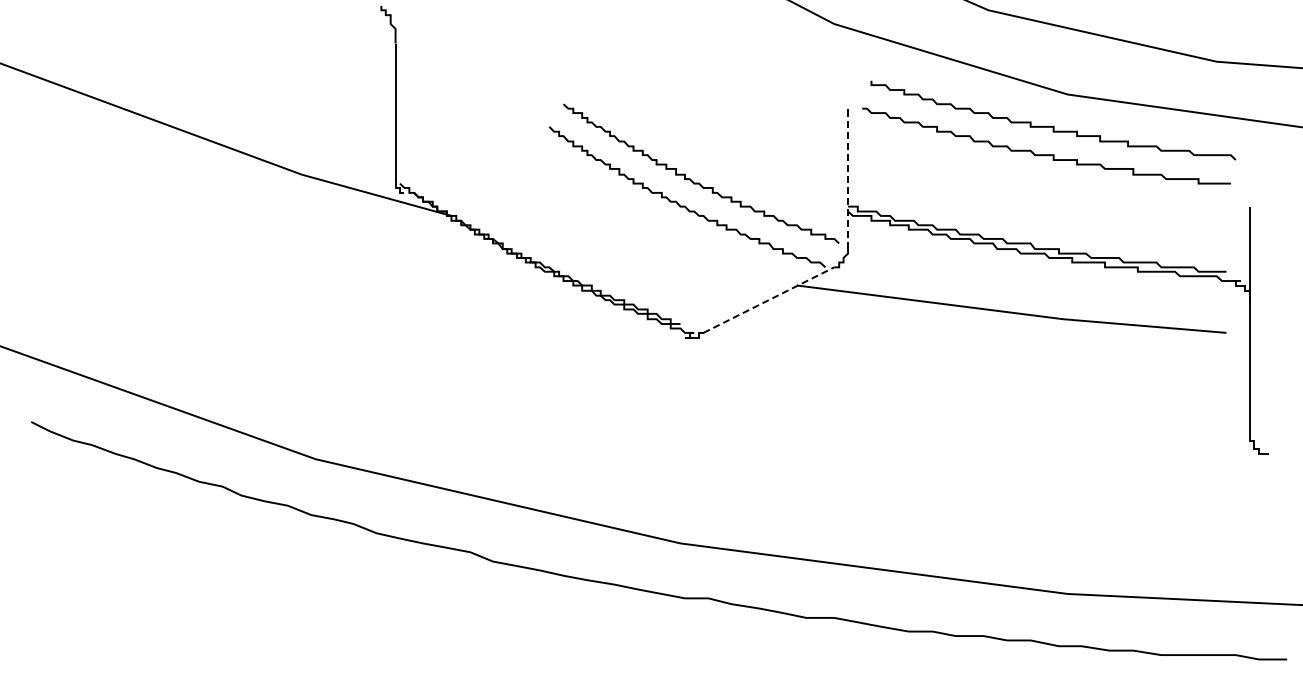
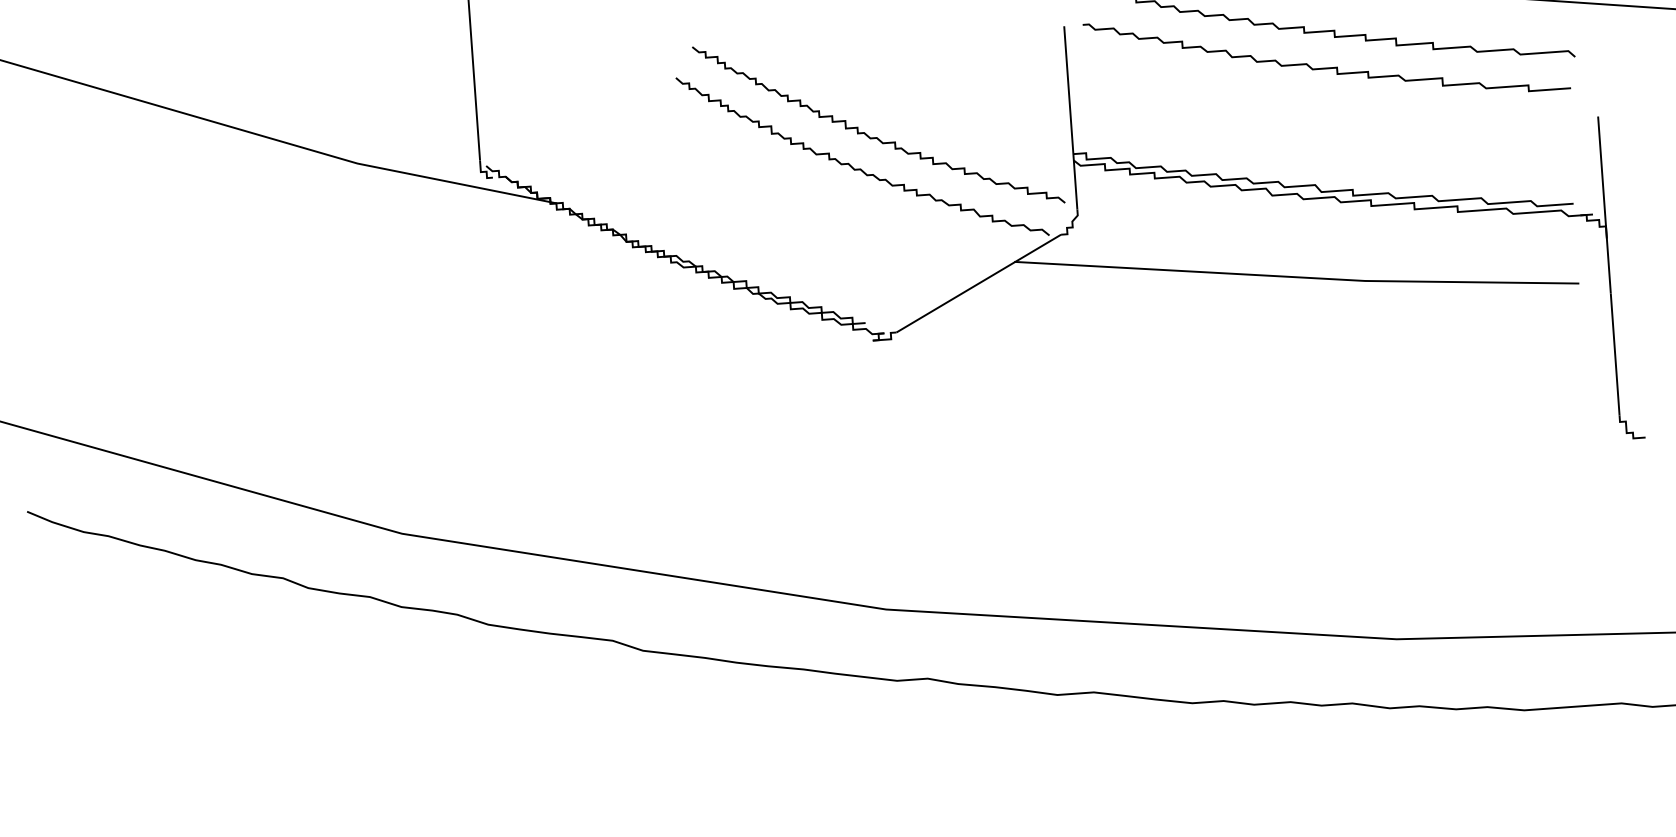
line: (848, 180) -> (1071, 119), dashed -> solid
line: (769, 299) -> (979, 282), dashed -> solid

